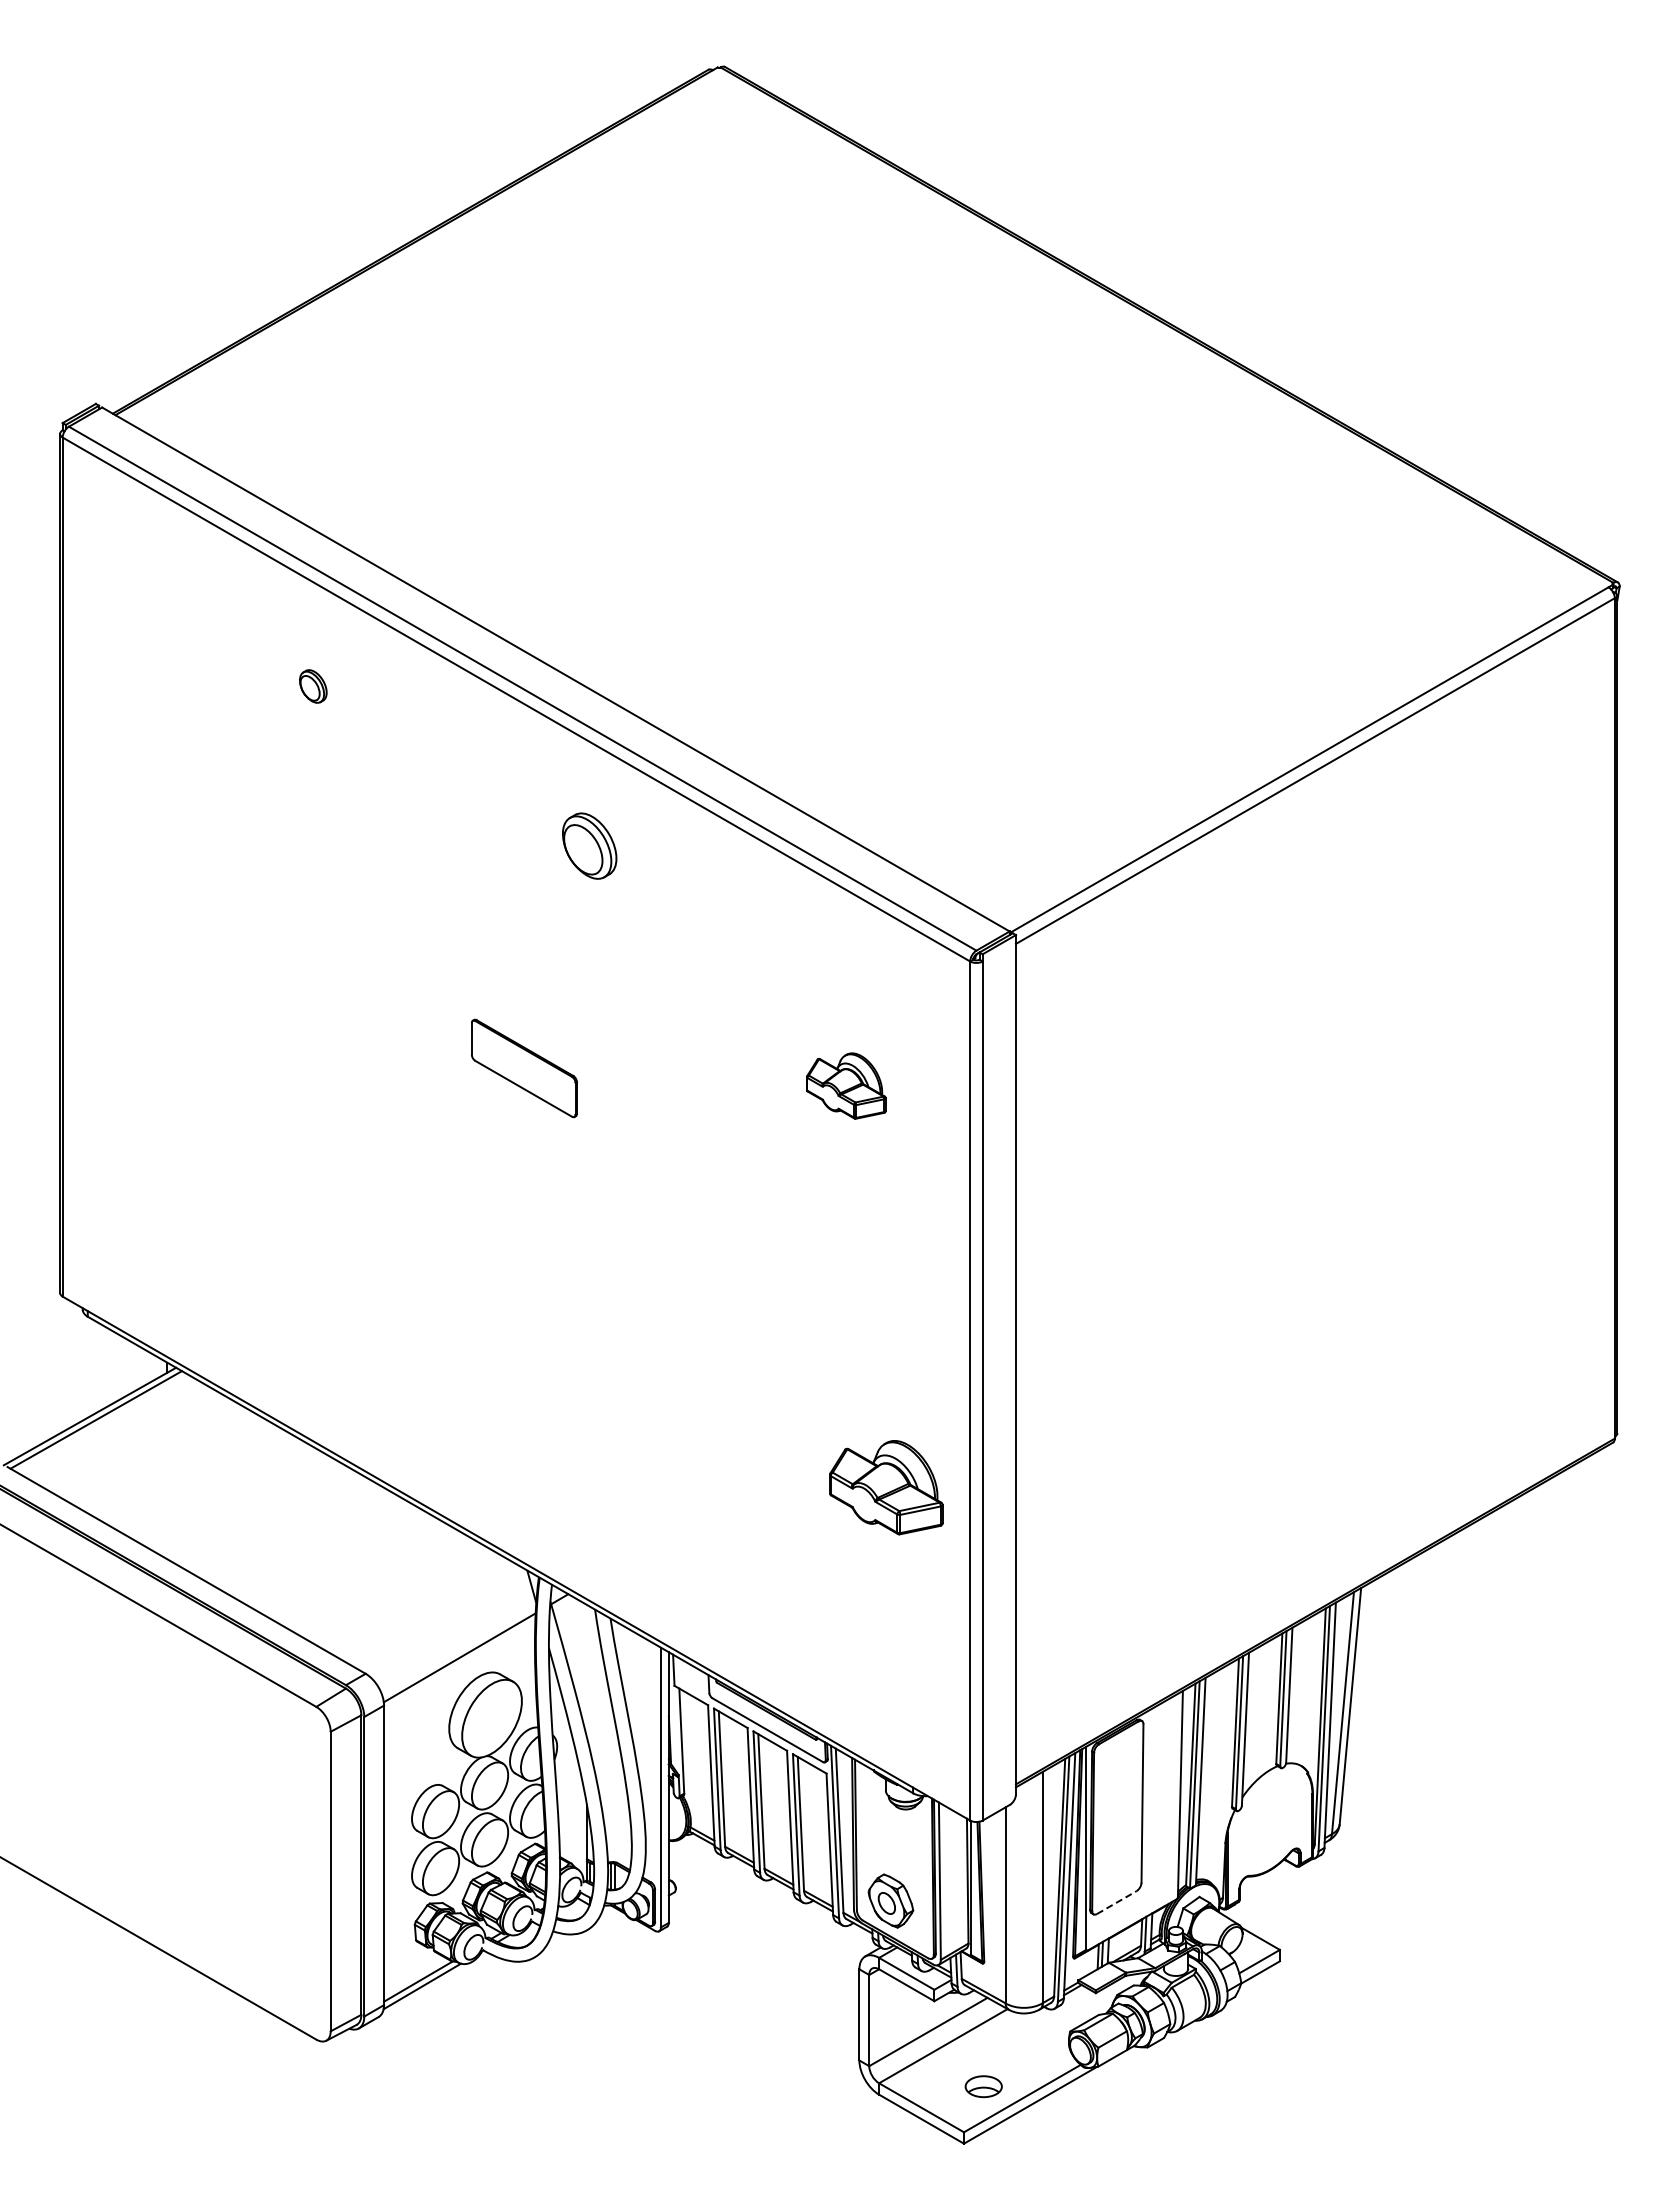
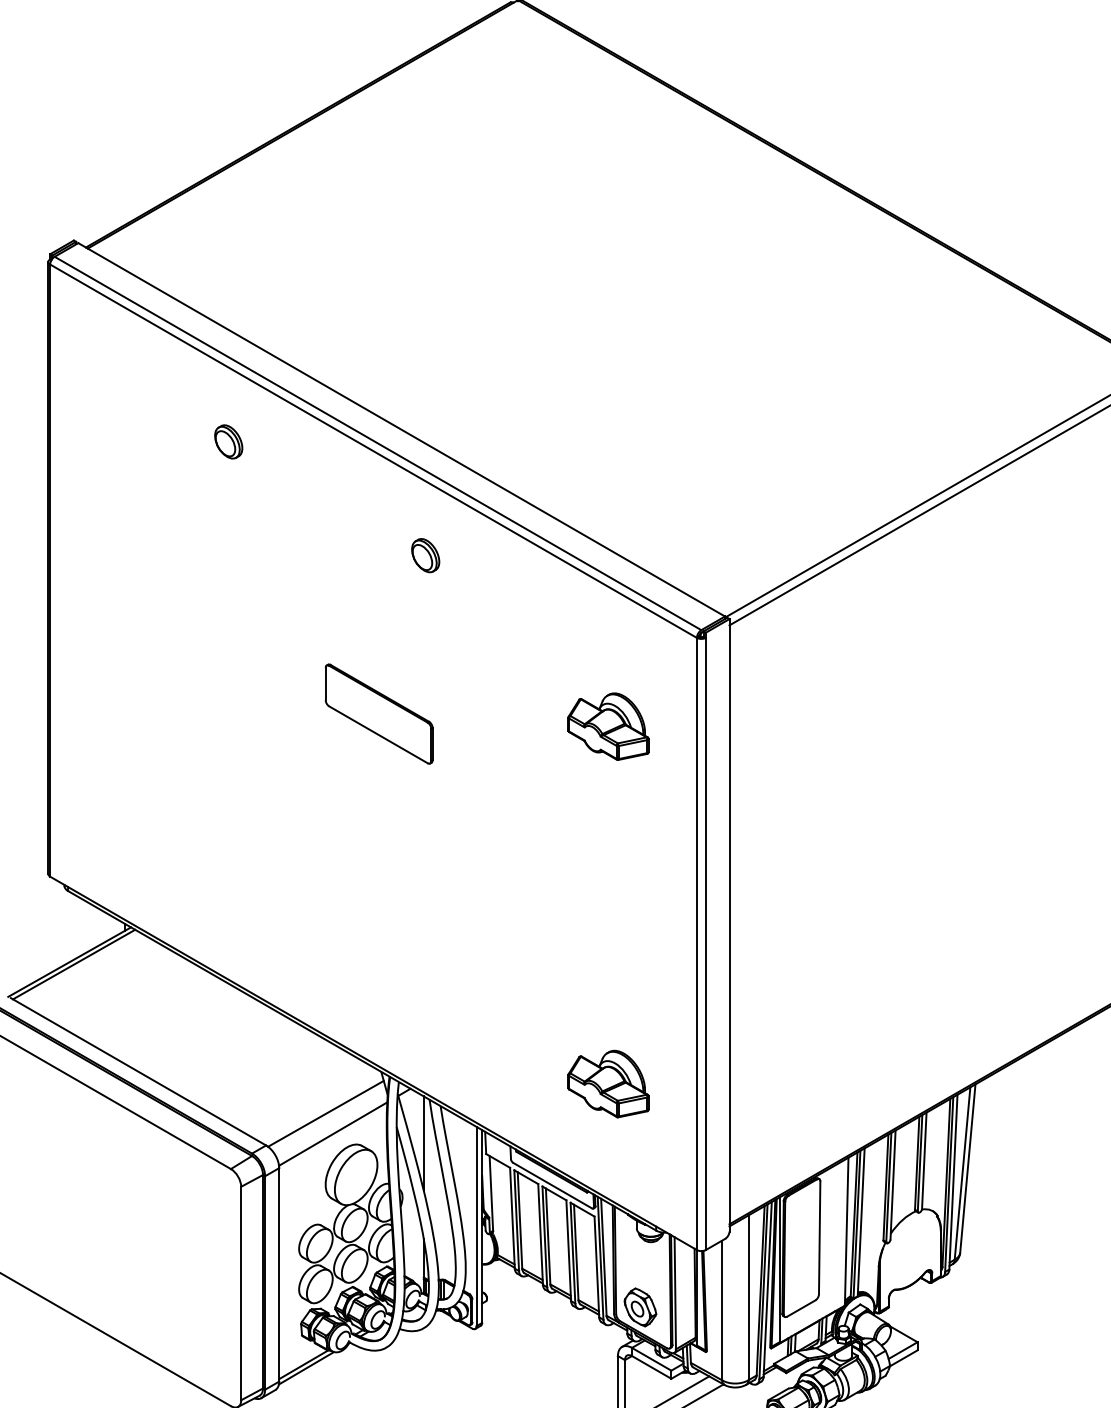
part: (313, 686) -> (228, 441), size x1.43
part: (589, 845) -> (425, 555), size x0.71
part: (524, 1068) -> (379, 714), size x1.43
part: (846, 1085) -> (608, 726), size x1.43
part: (886, 1487) -> (608, 1083), moved
line: (449, 1629) -> (325, 1113), added
line: (586, 1670) -> (423, 1143), added
line: (1116, 1902) -> (801, 1308), dashed -> solid

